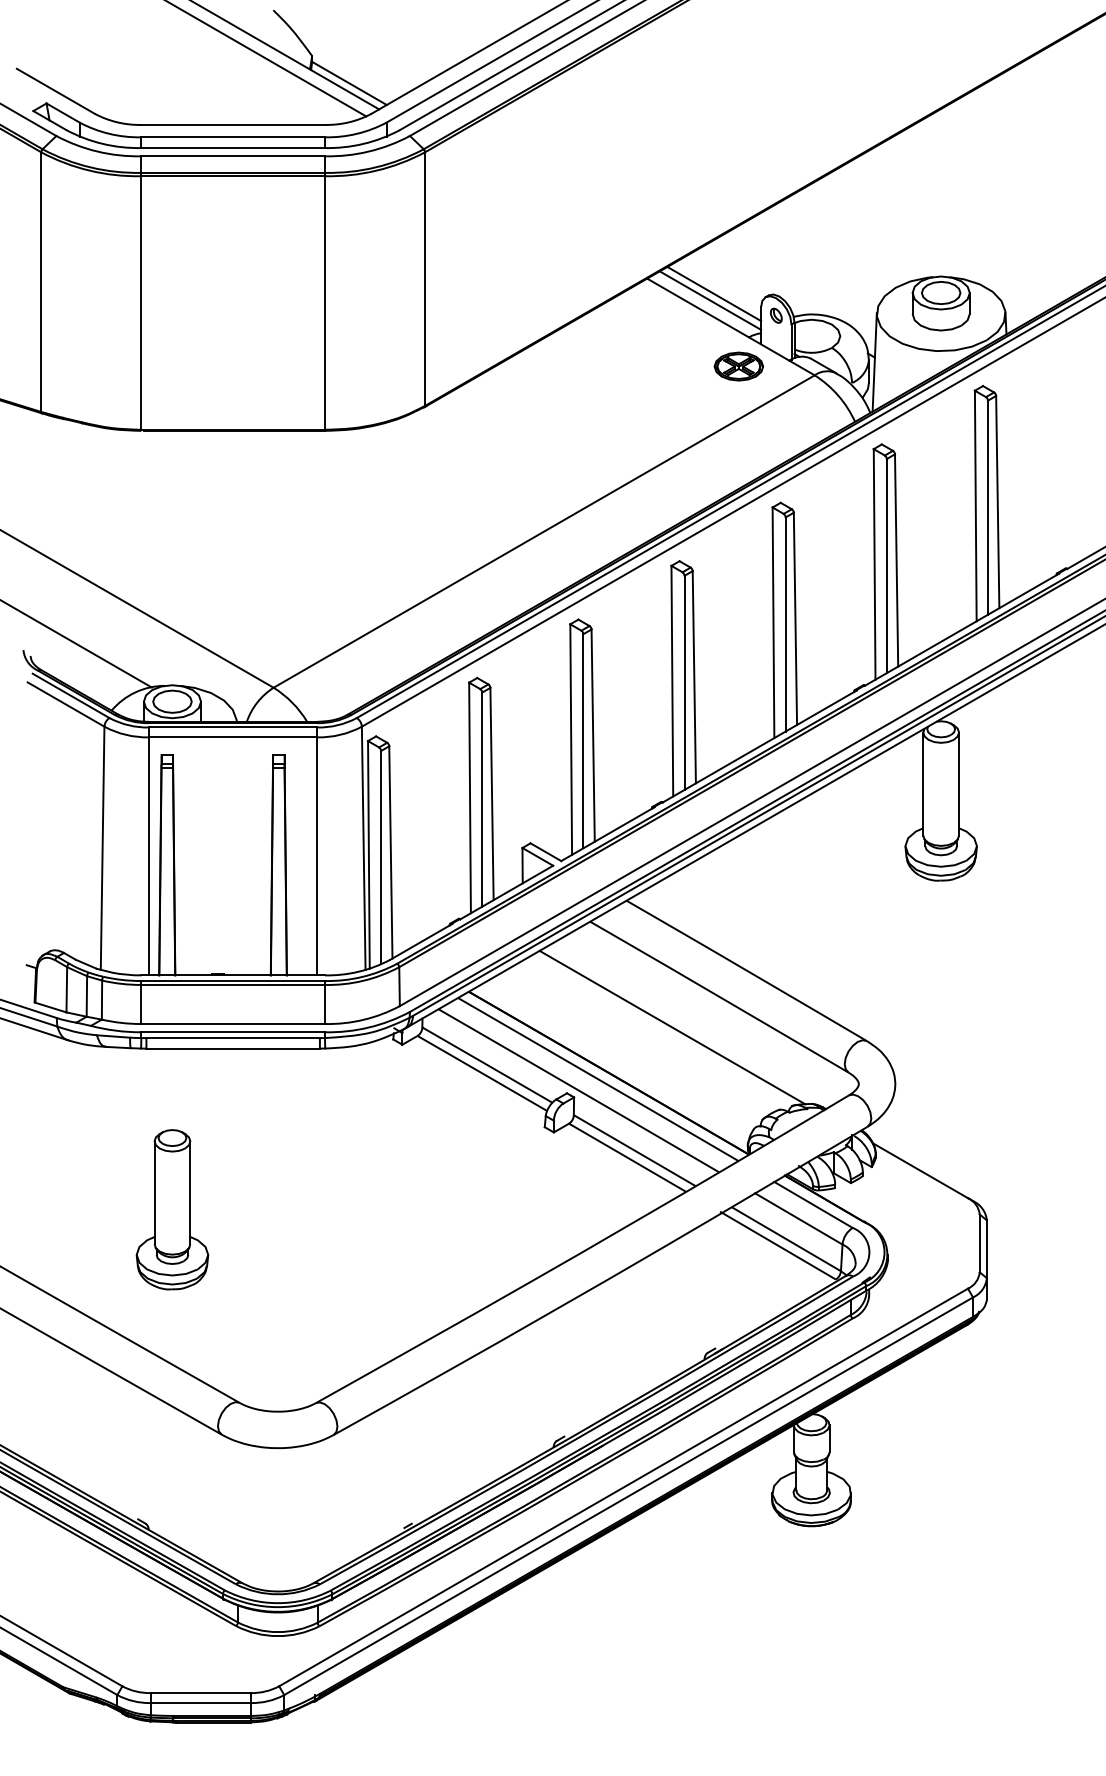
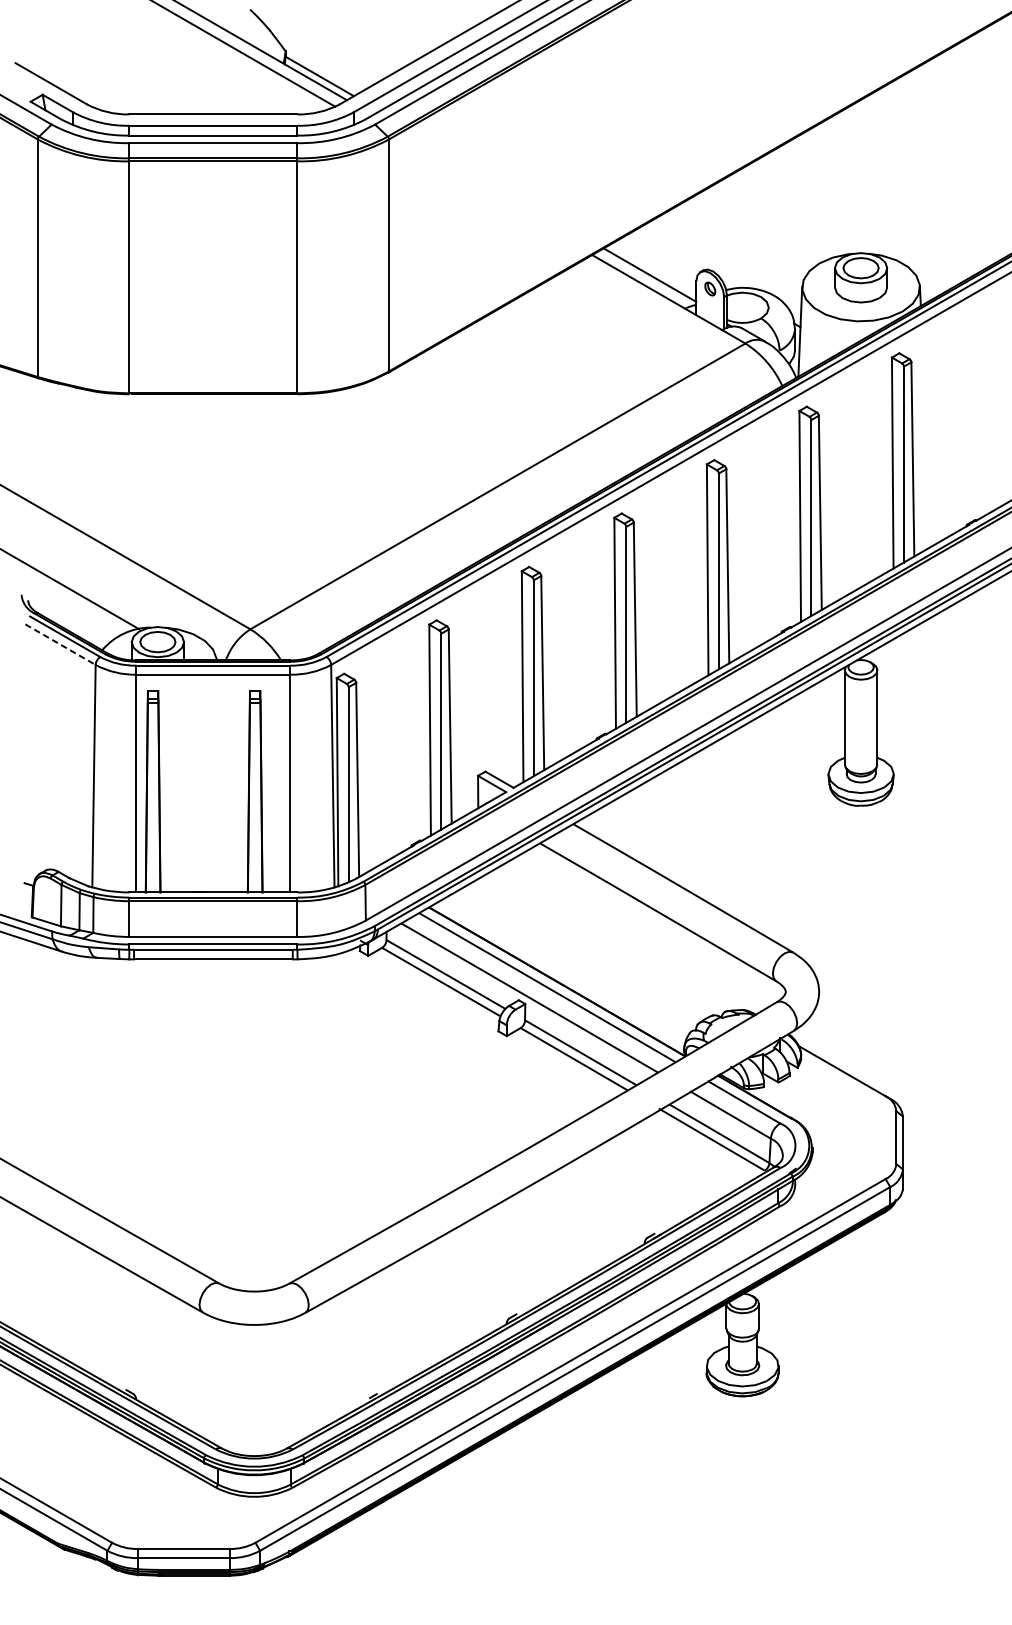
line: (714, 293) -> (653, 268), removed
part: (738, 366) -> (675, 335), removed
line: (66, 704) -> (60, 644), solid -> dashed
line: (672, 1027) -> (615, 940), removed
part: (172, 1209) -> (157, 1106), removed

